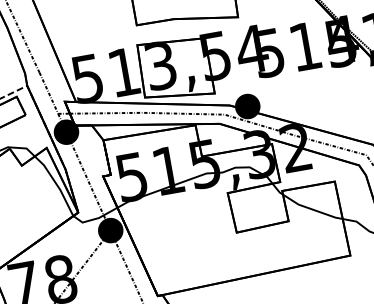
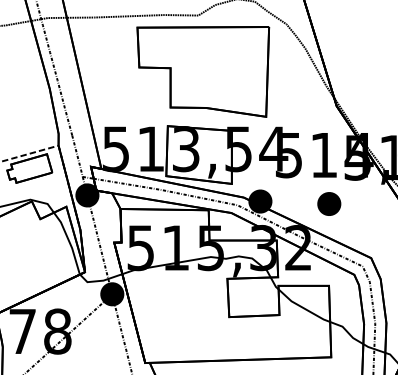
part: (320, 95) -> (329, 203), added

